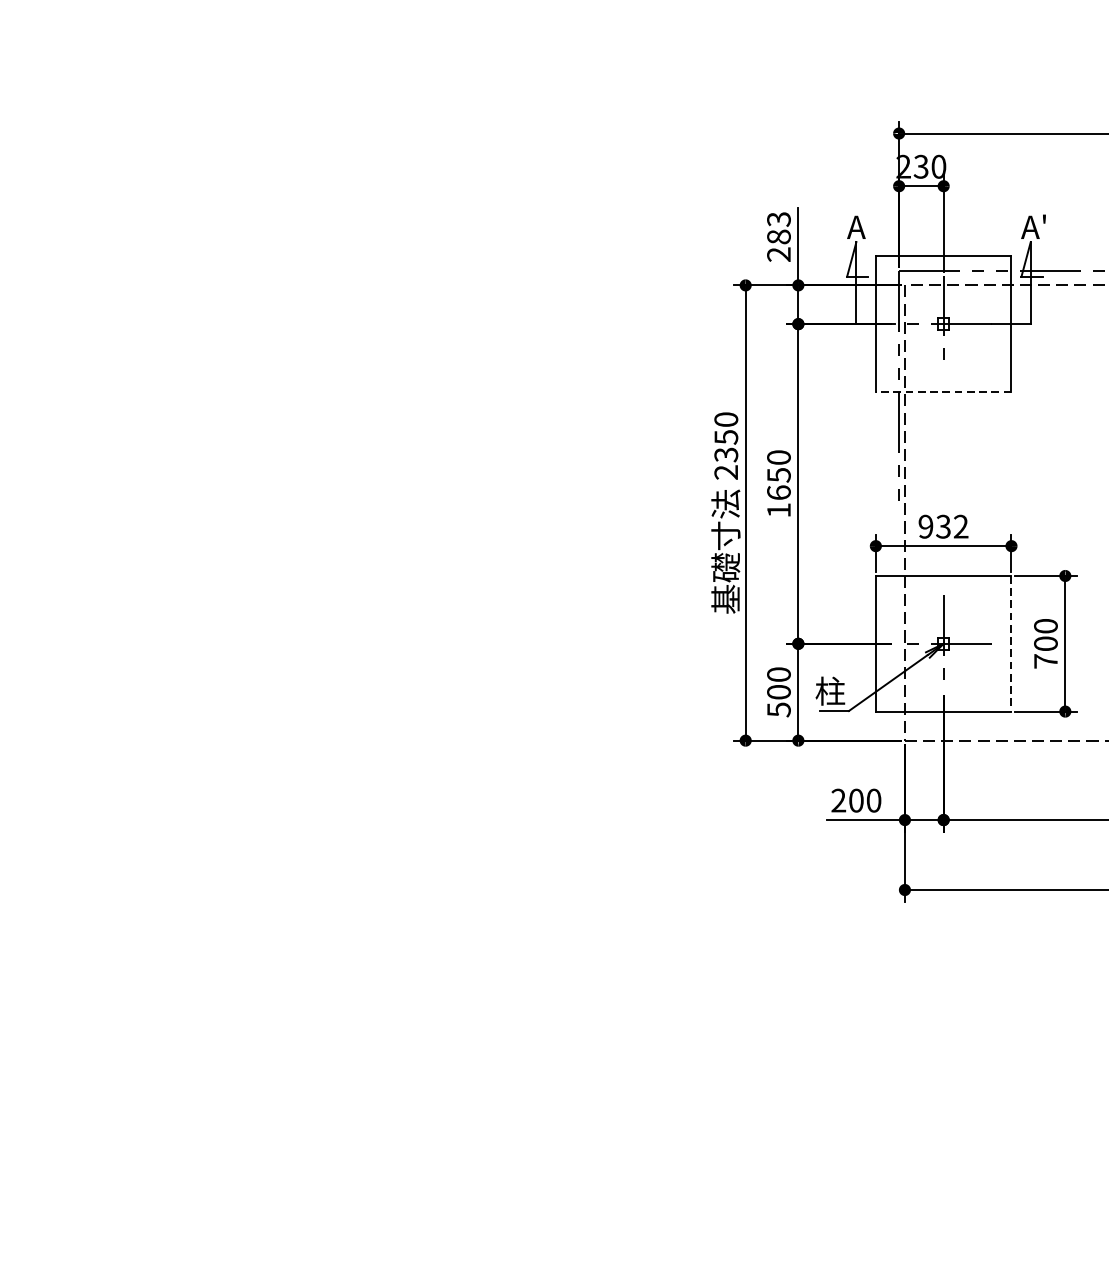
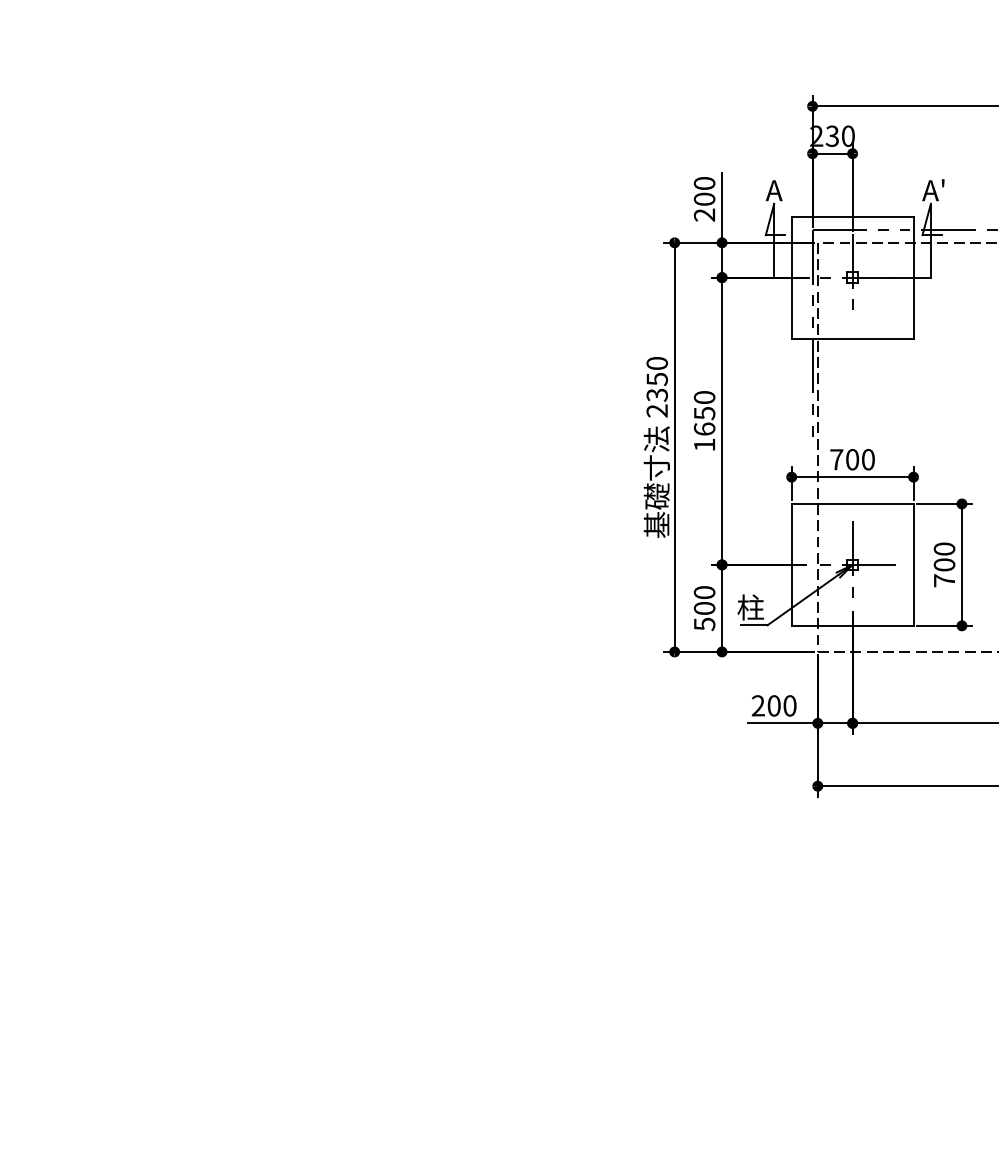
text: (778, 228) -> (704, 191), 283 -> 200
line: (943, 391) -> (852, 338), dashed -> solid
text: (943, 526) -> (852, 459), 932 -> 700
line: (1011, 643) -> (913, 564), dashed -> solid

